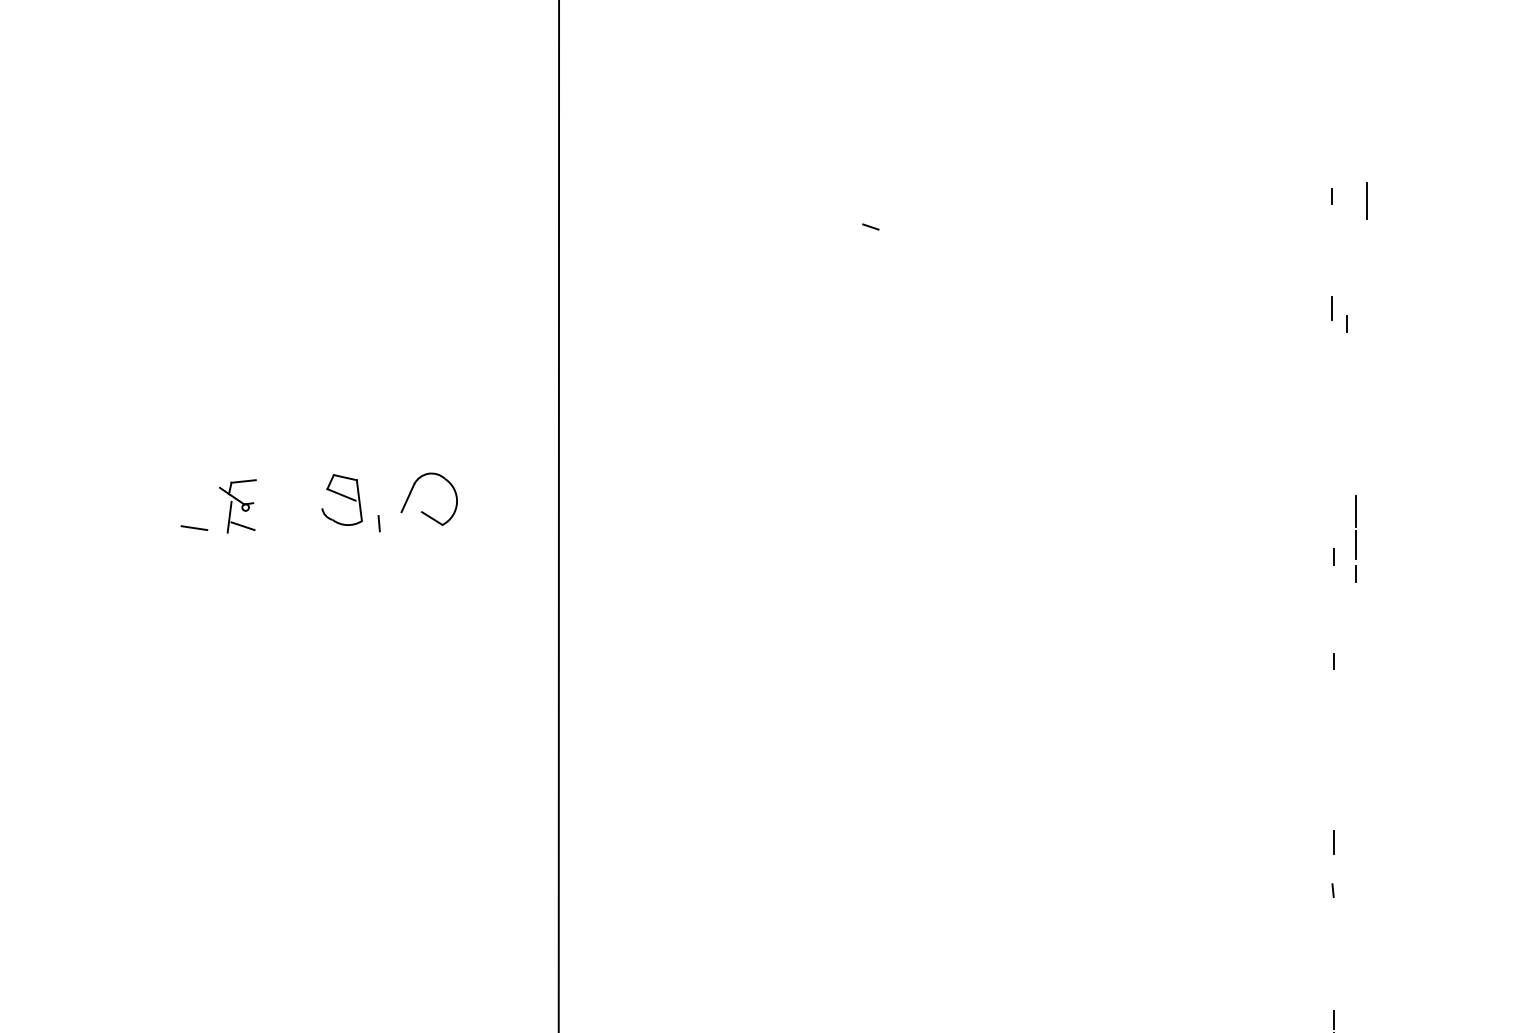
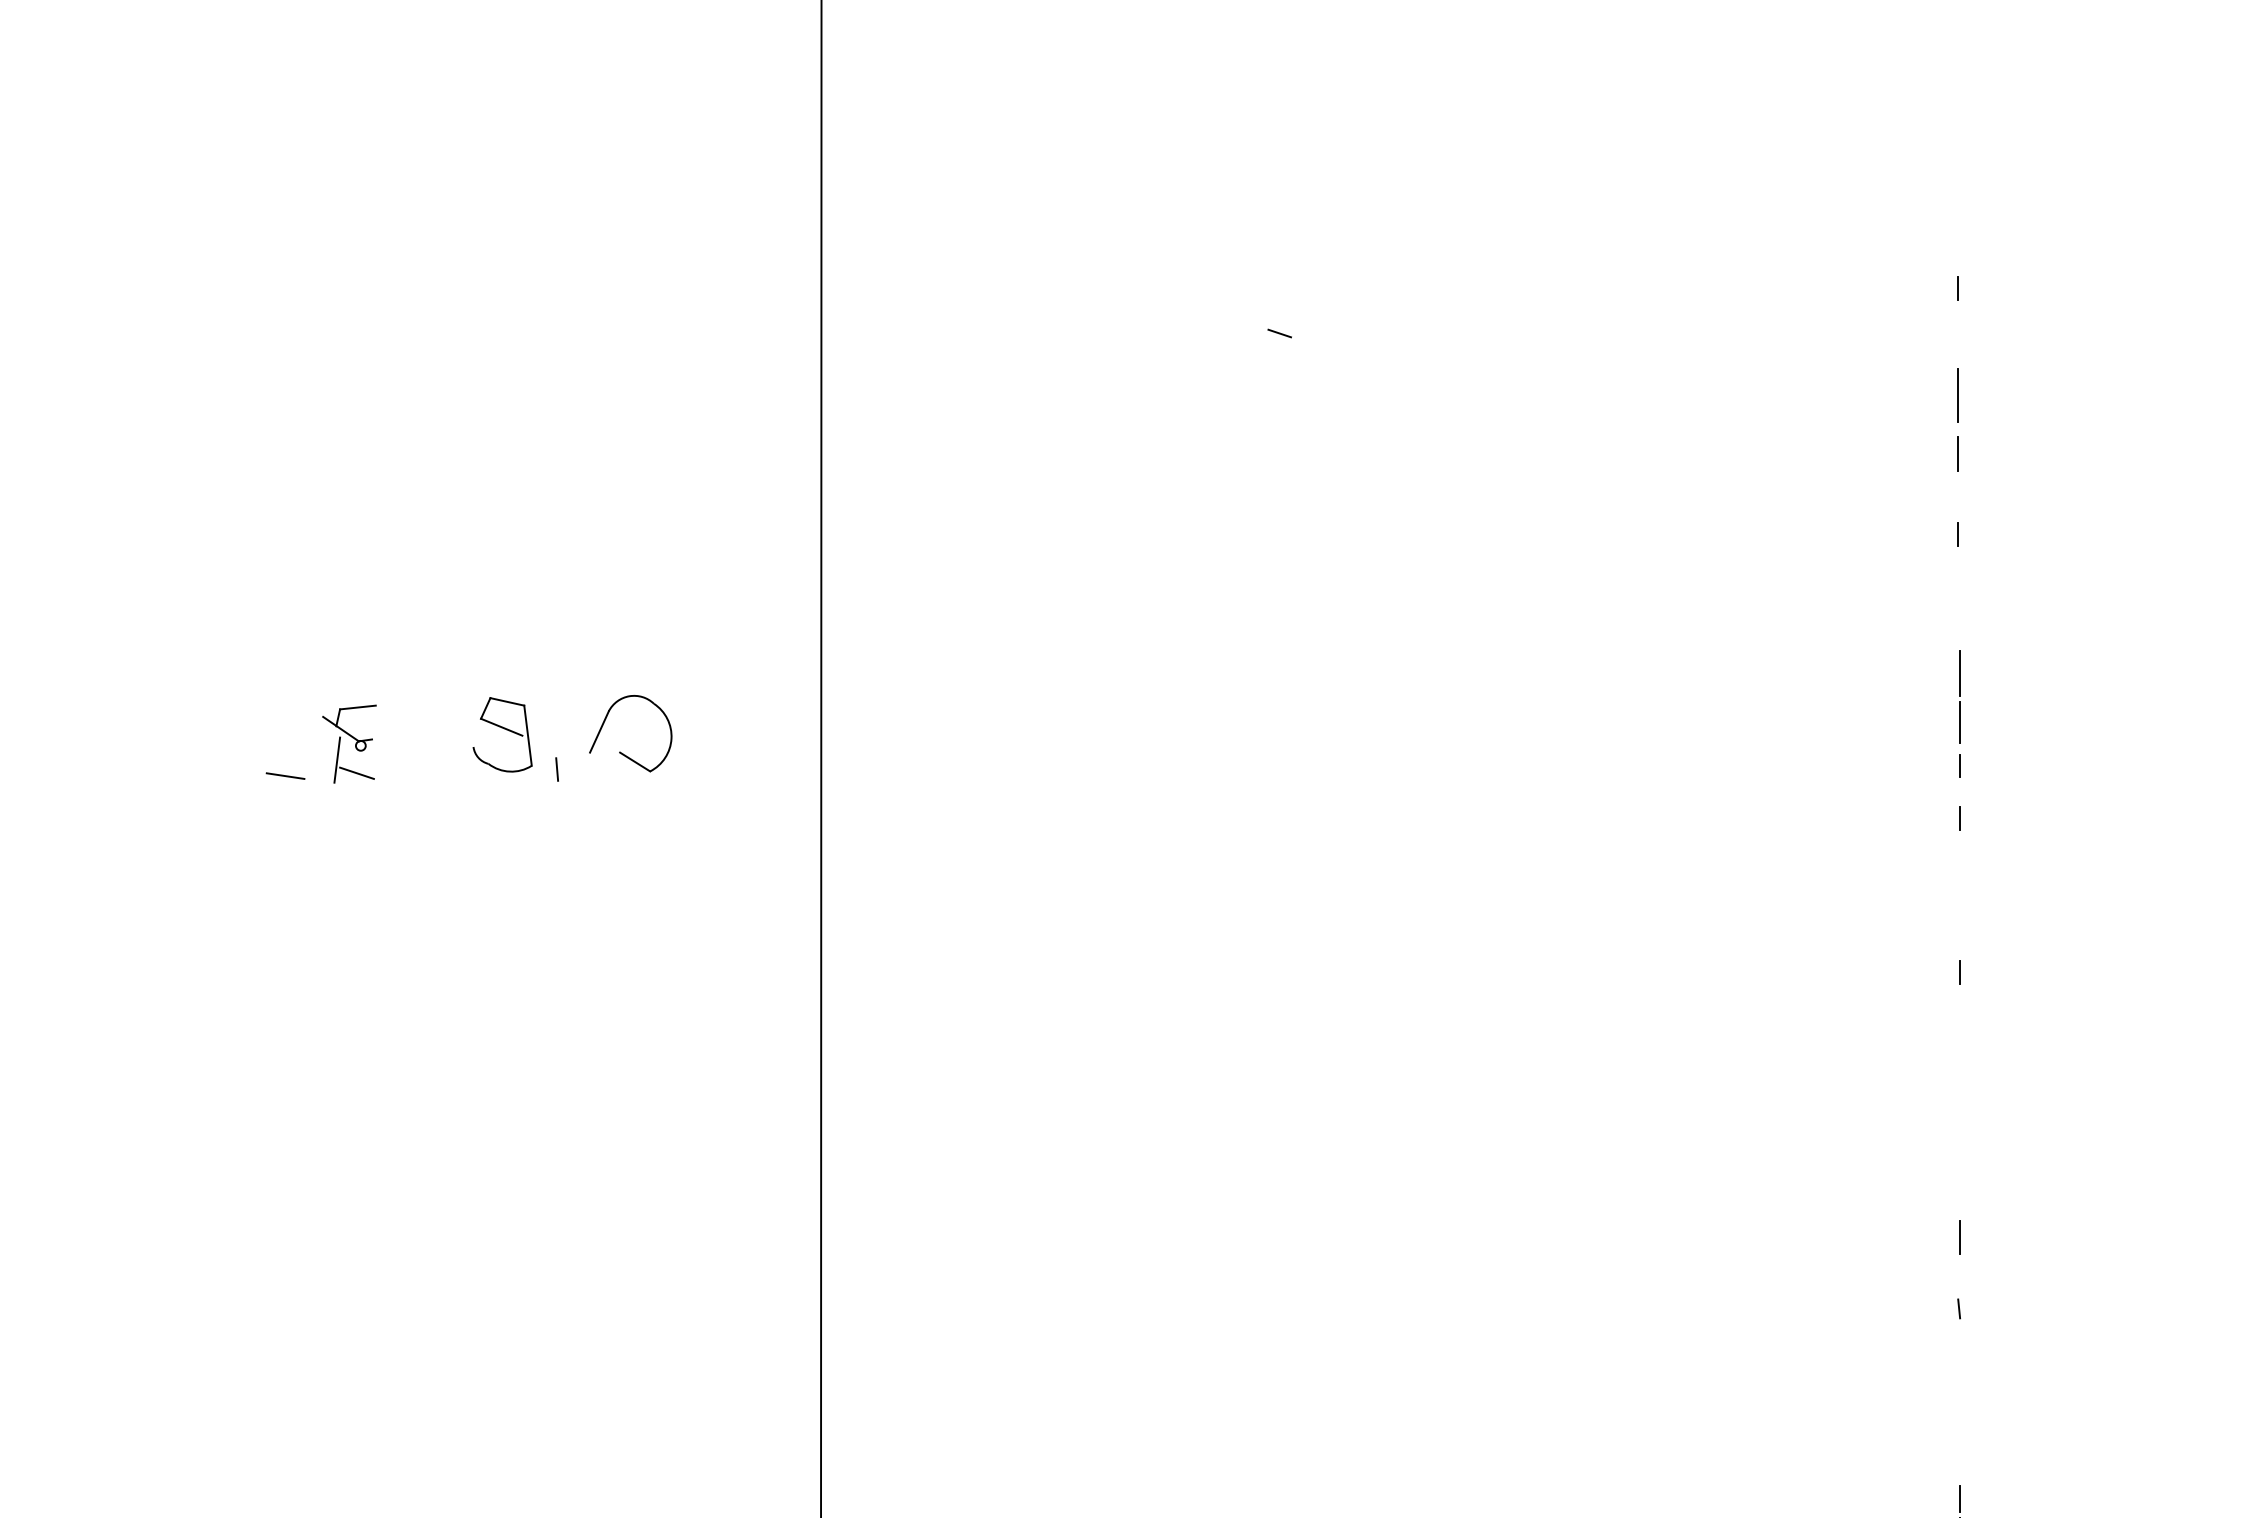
line: (1366, 200) -> (1956, 394), moved
line: (1346, 323) -> (1956, 534), moved
line: (1355, 538) -> (1959, 713), moved

